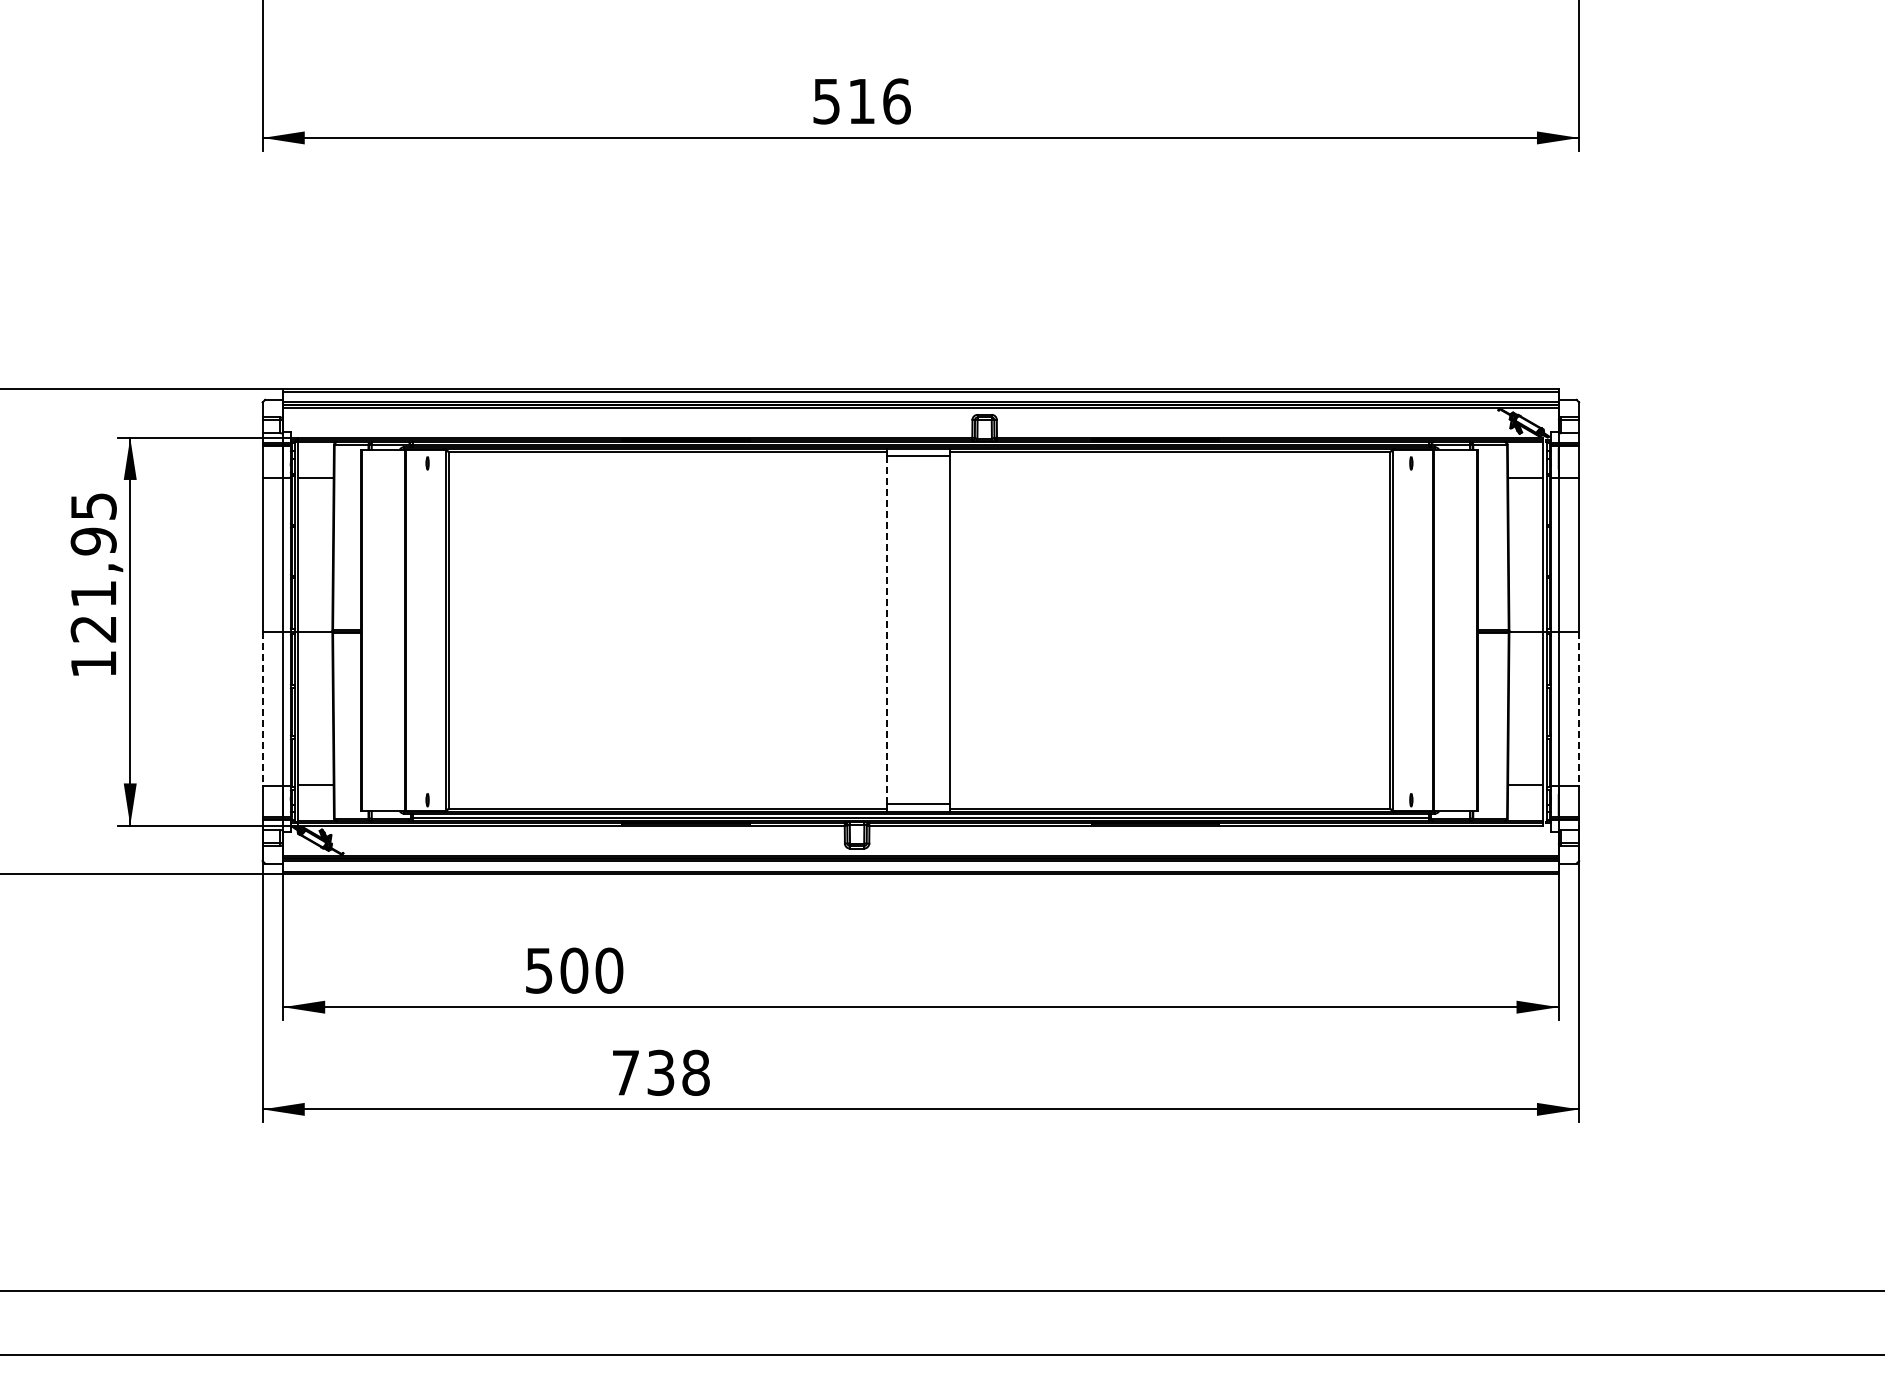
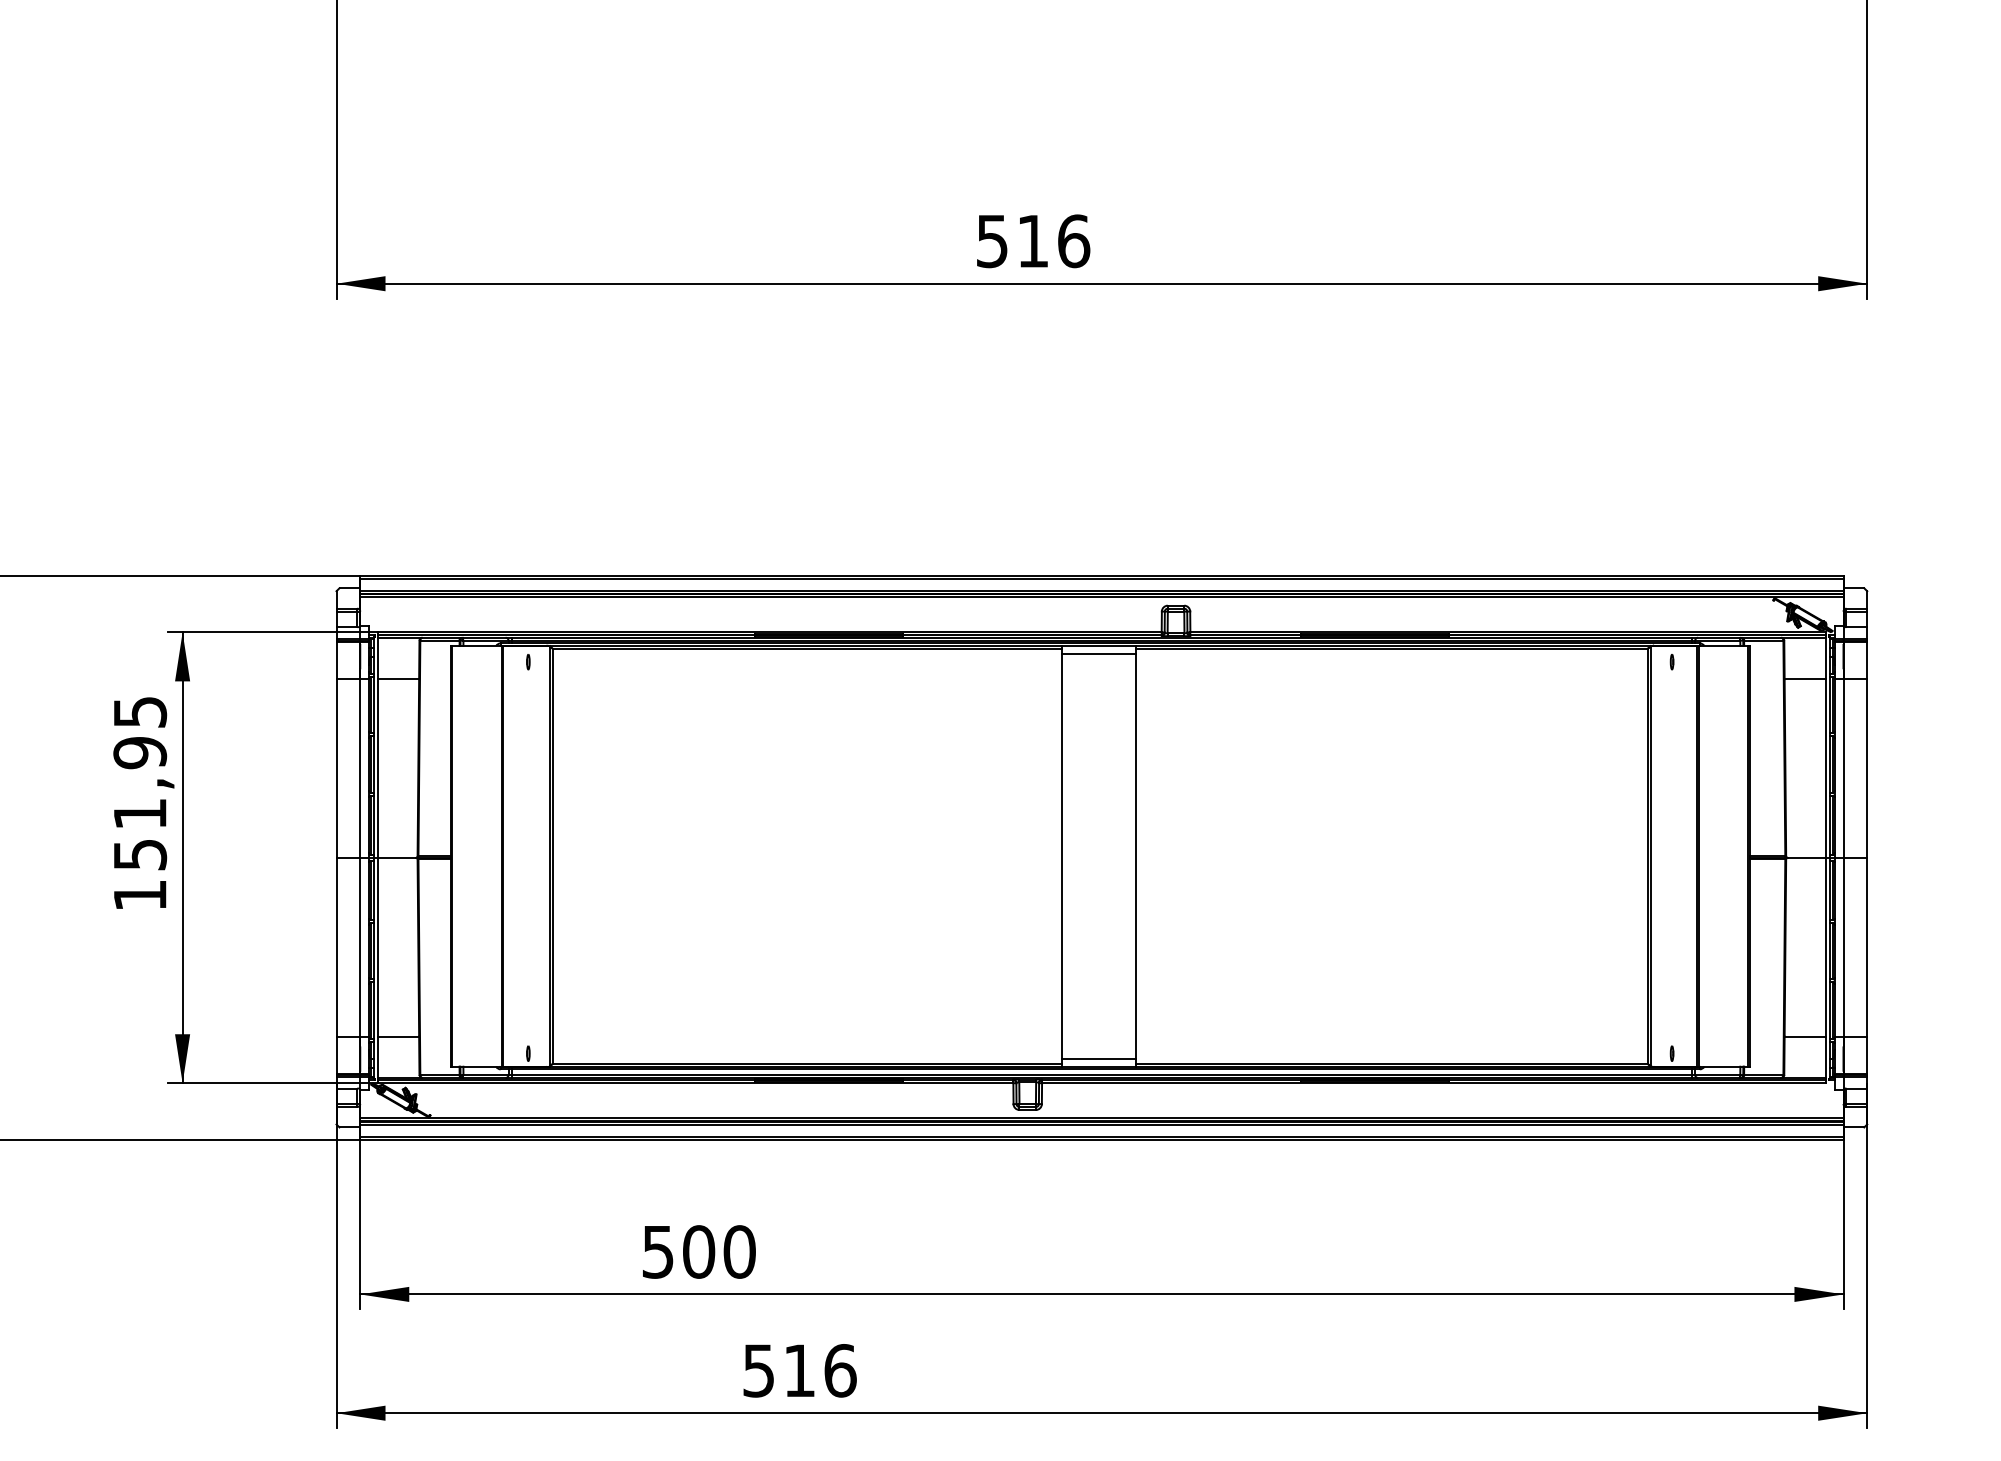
text: (93, 629) -> (139, 855), 121,95 -> 151,95
line: (886, 629) -> (1061, 855), dashed -> solid
line: (262, 708) -> (336, 947), dashed -> solid
line: (1579, 708) -> (1867, 947), dashed -> solid
text: (661, 1072) -> (800, 1370), 738 -> 516

